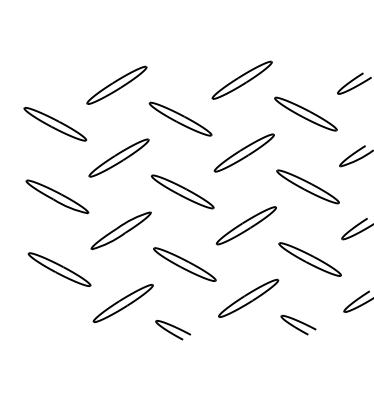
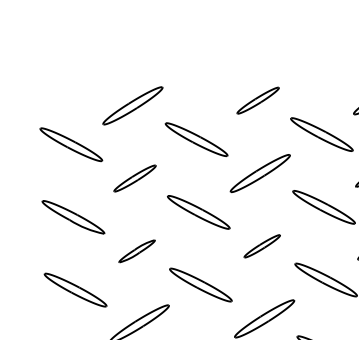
part: (241, 79) -> (257, 99), size x0.7
part: (118, 157) -> (134, 177), size x0.7
part: (245, 225) -> (261, 245), size x0.6
part: (120, 230) -> (136, 250), size x0.6

